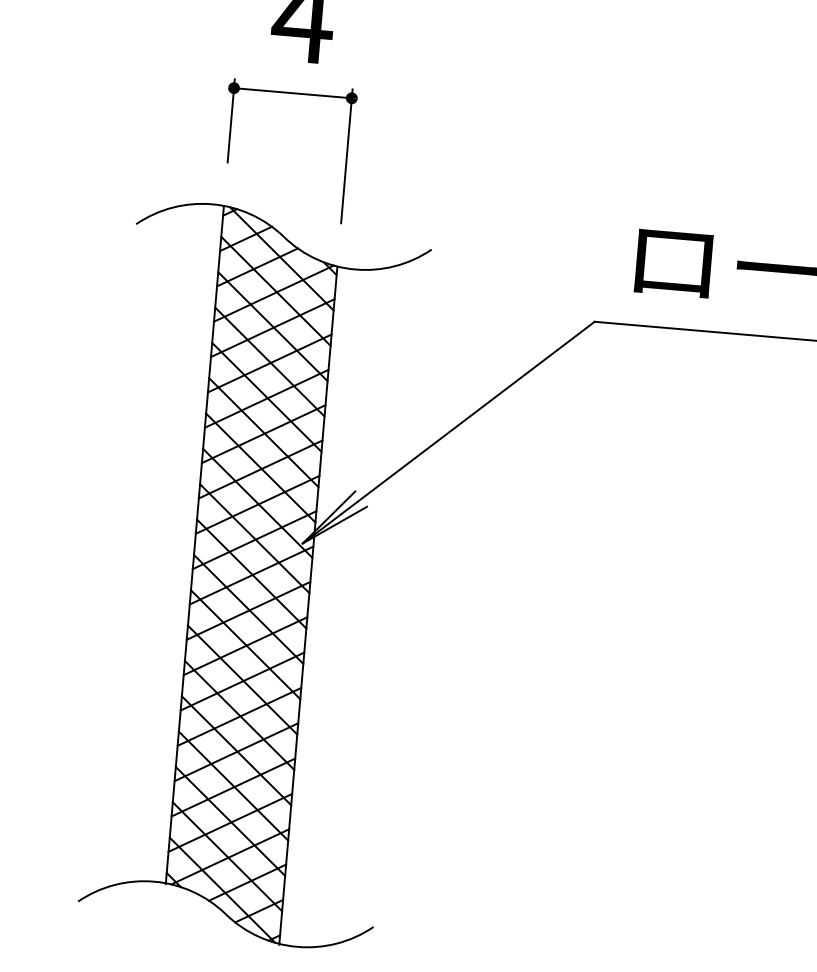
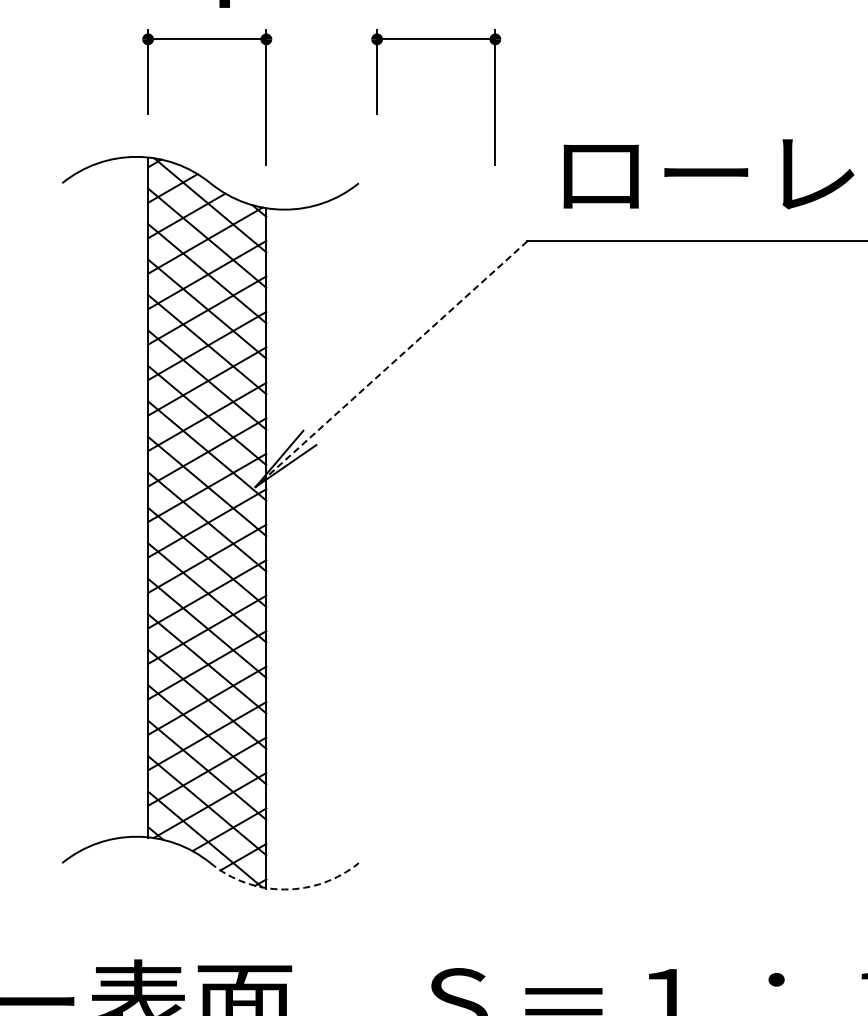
part: (521, 112) -> (436, 39), added
line: (448, 432) -> (391, 364), solid -> dashed
arc: (297, 946) -> (284, 889), solid -> dashed

